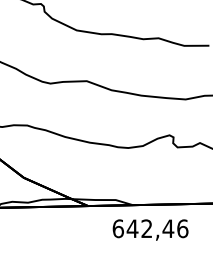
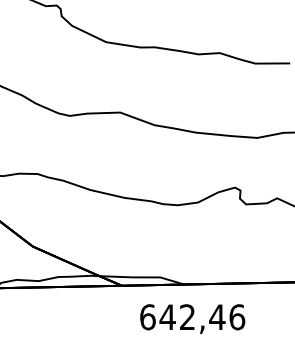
text: (150, 229) -> (192, 318), moved

